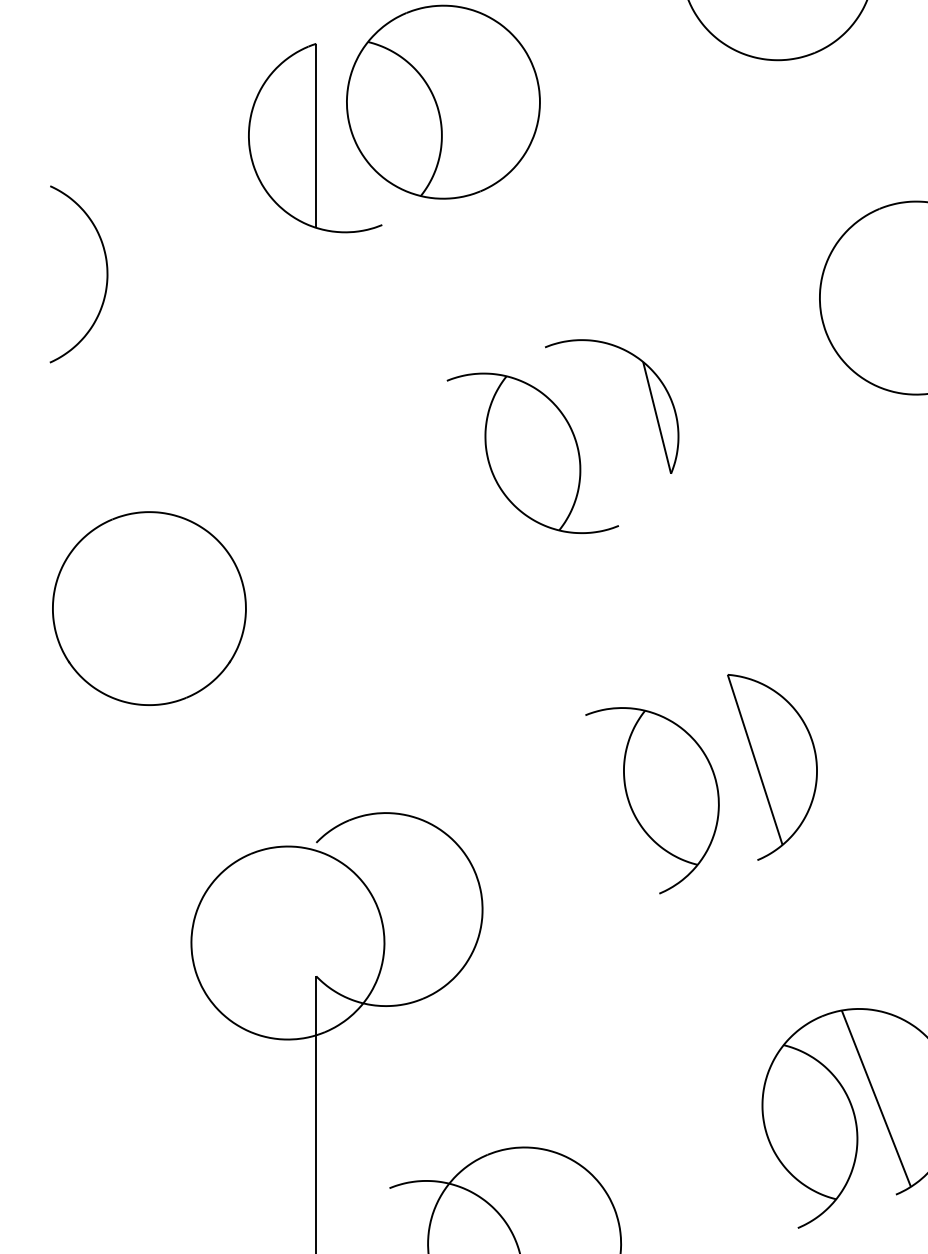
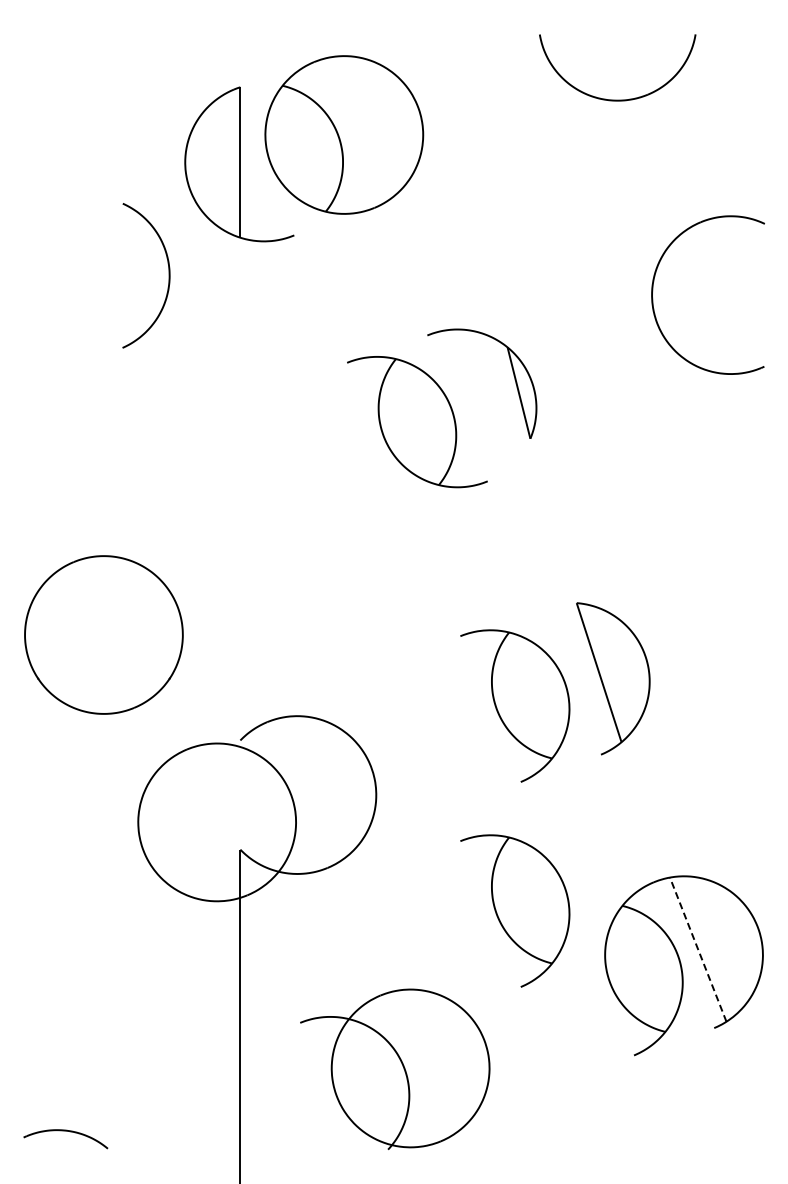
curve: (106, 274) -> (168, 275), moved
part: (148, 607) -> (103, 634), moved
part: (652, 1050) -> (515, 910), added
line: (876, 1098) -> (698, 949), solid -> dashed

